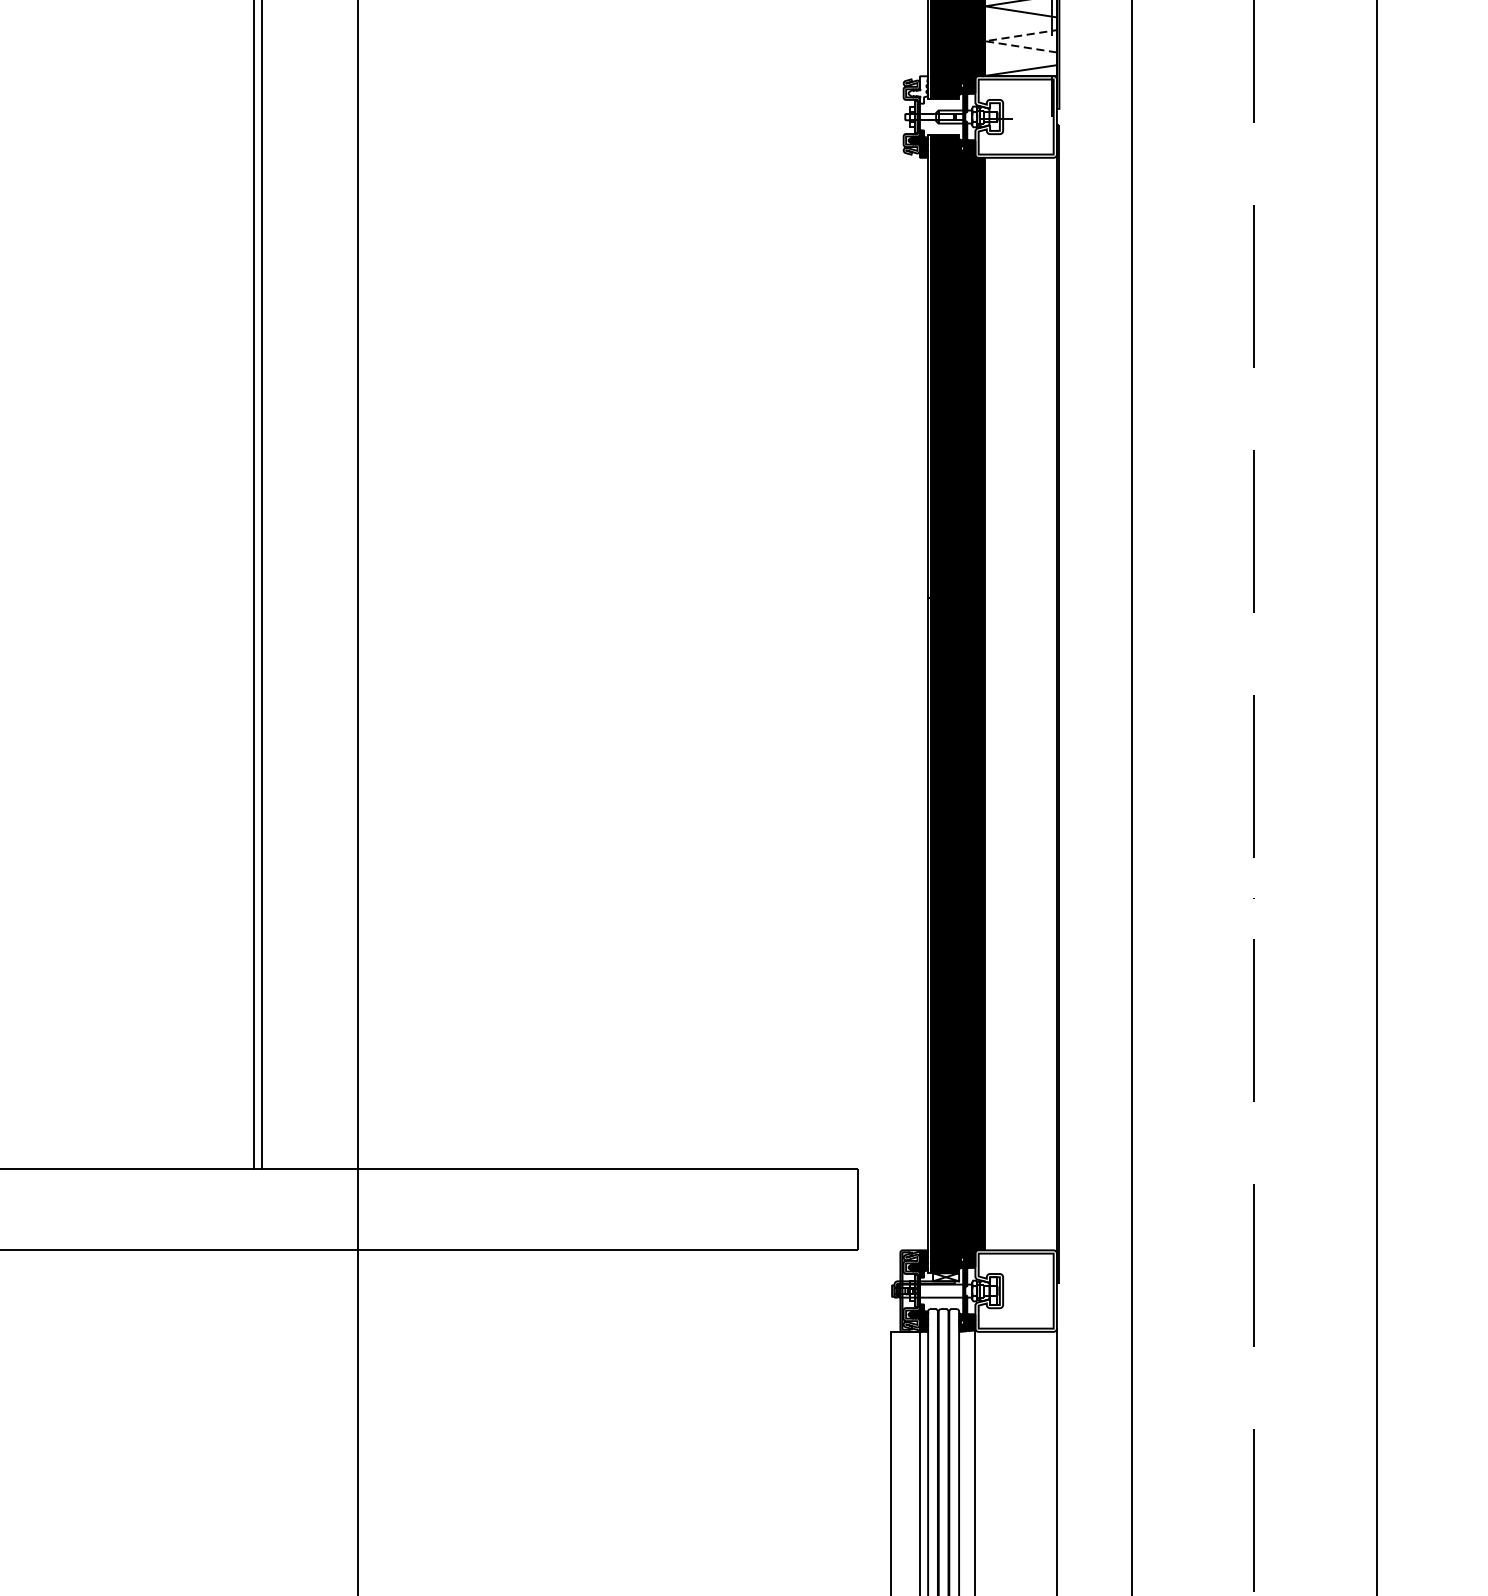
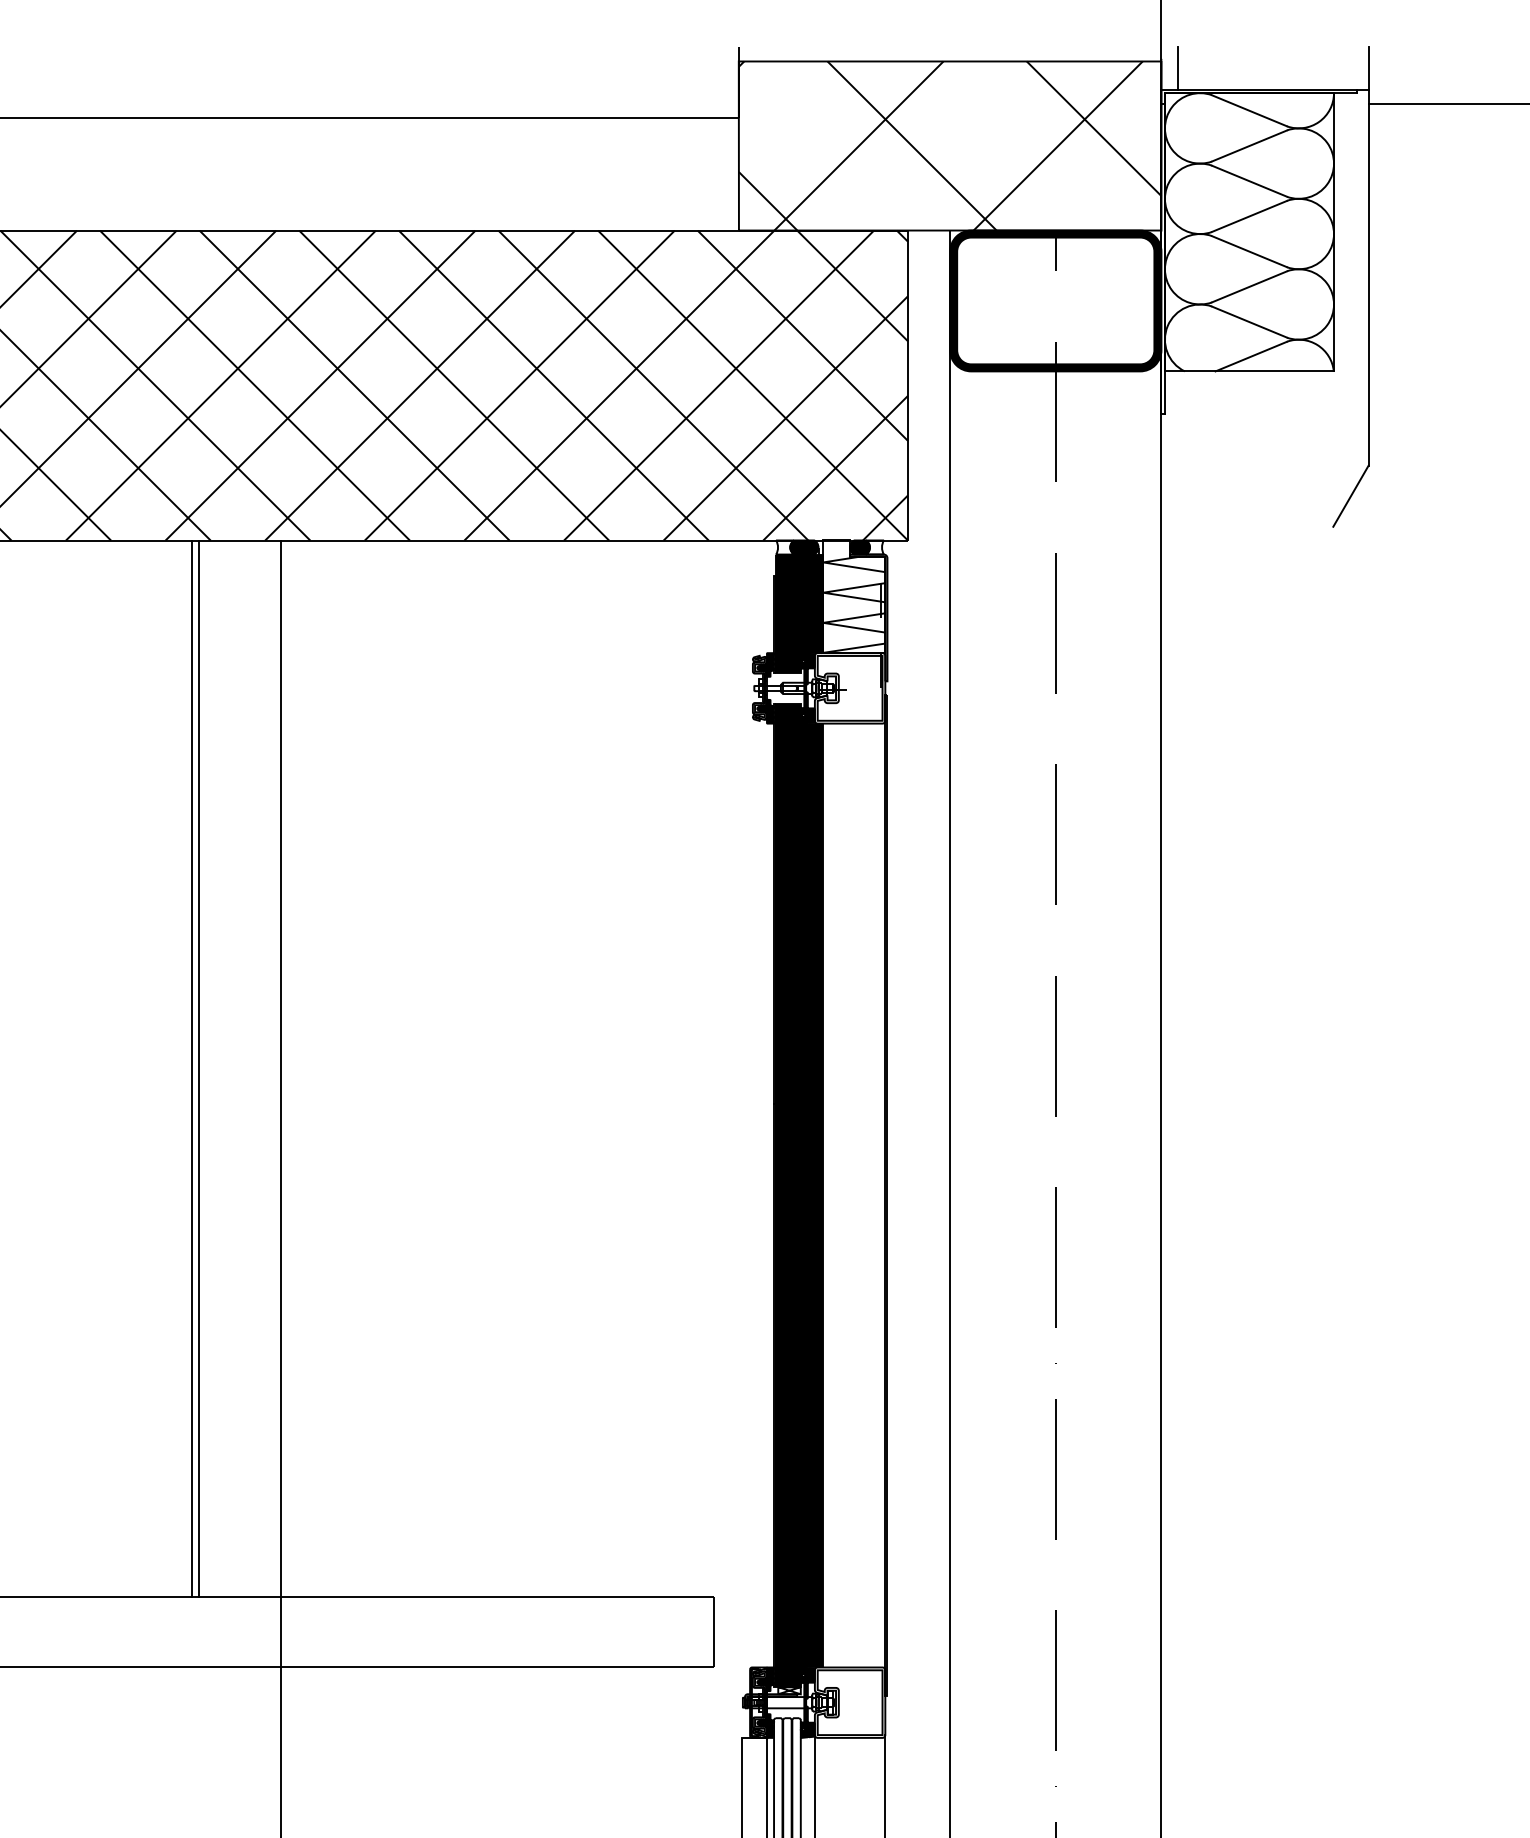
line: (985, 40) -> (823, 622), dashed -> solid
fill: (918, 89) -> (765, 664), added

